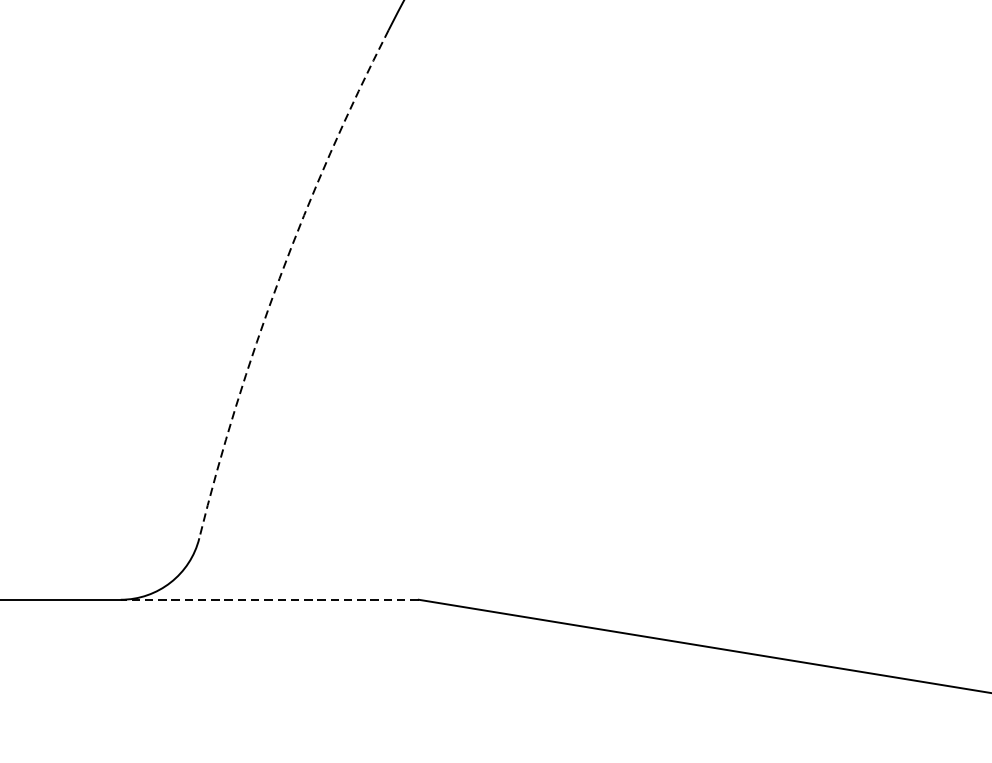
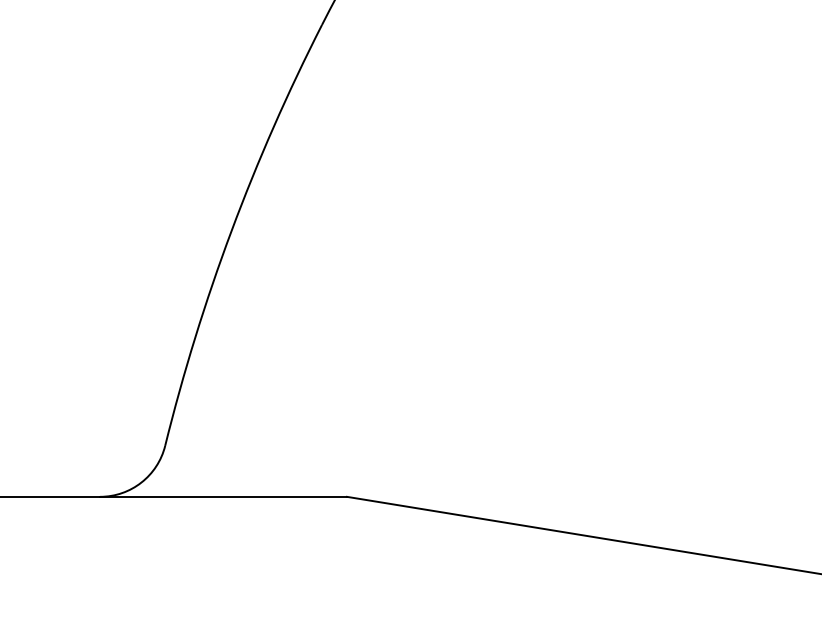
arc: (279, 278) -> (231, 230), dashed -> solid
line: (269, 599) -> (223, 496), dashed -> solid

